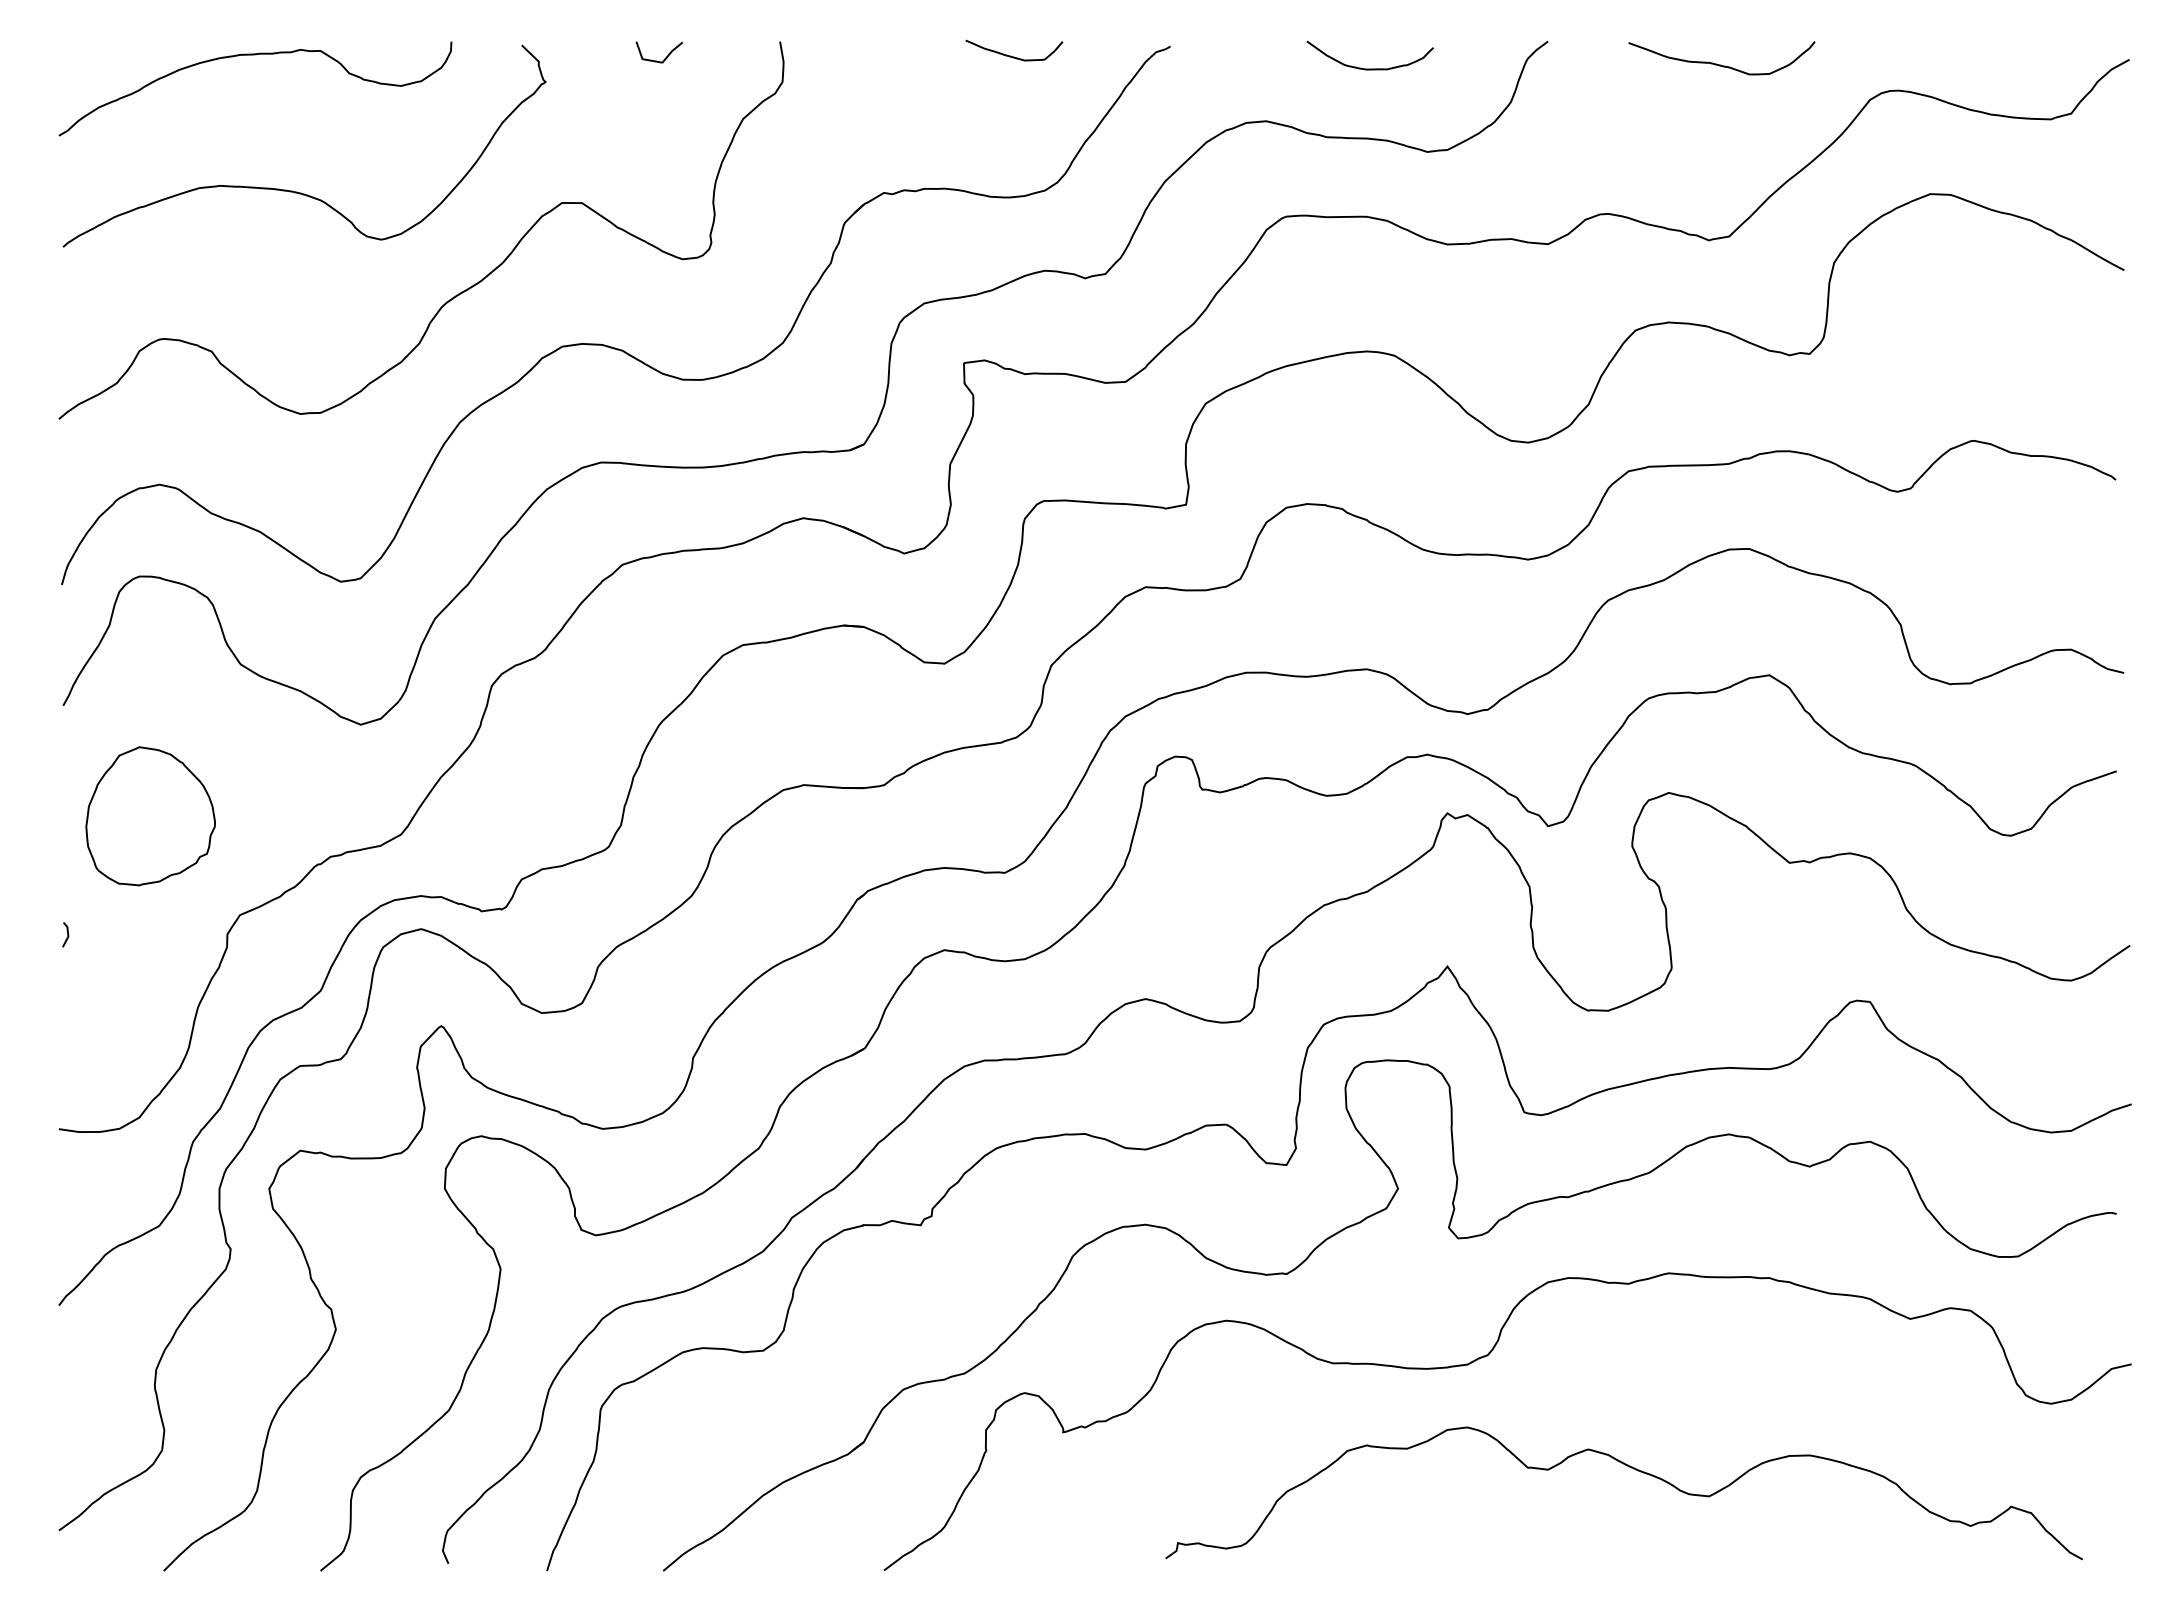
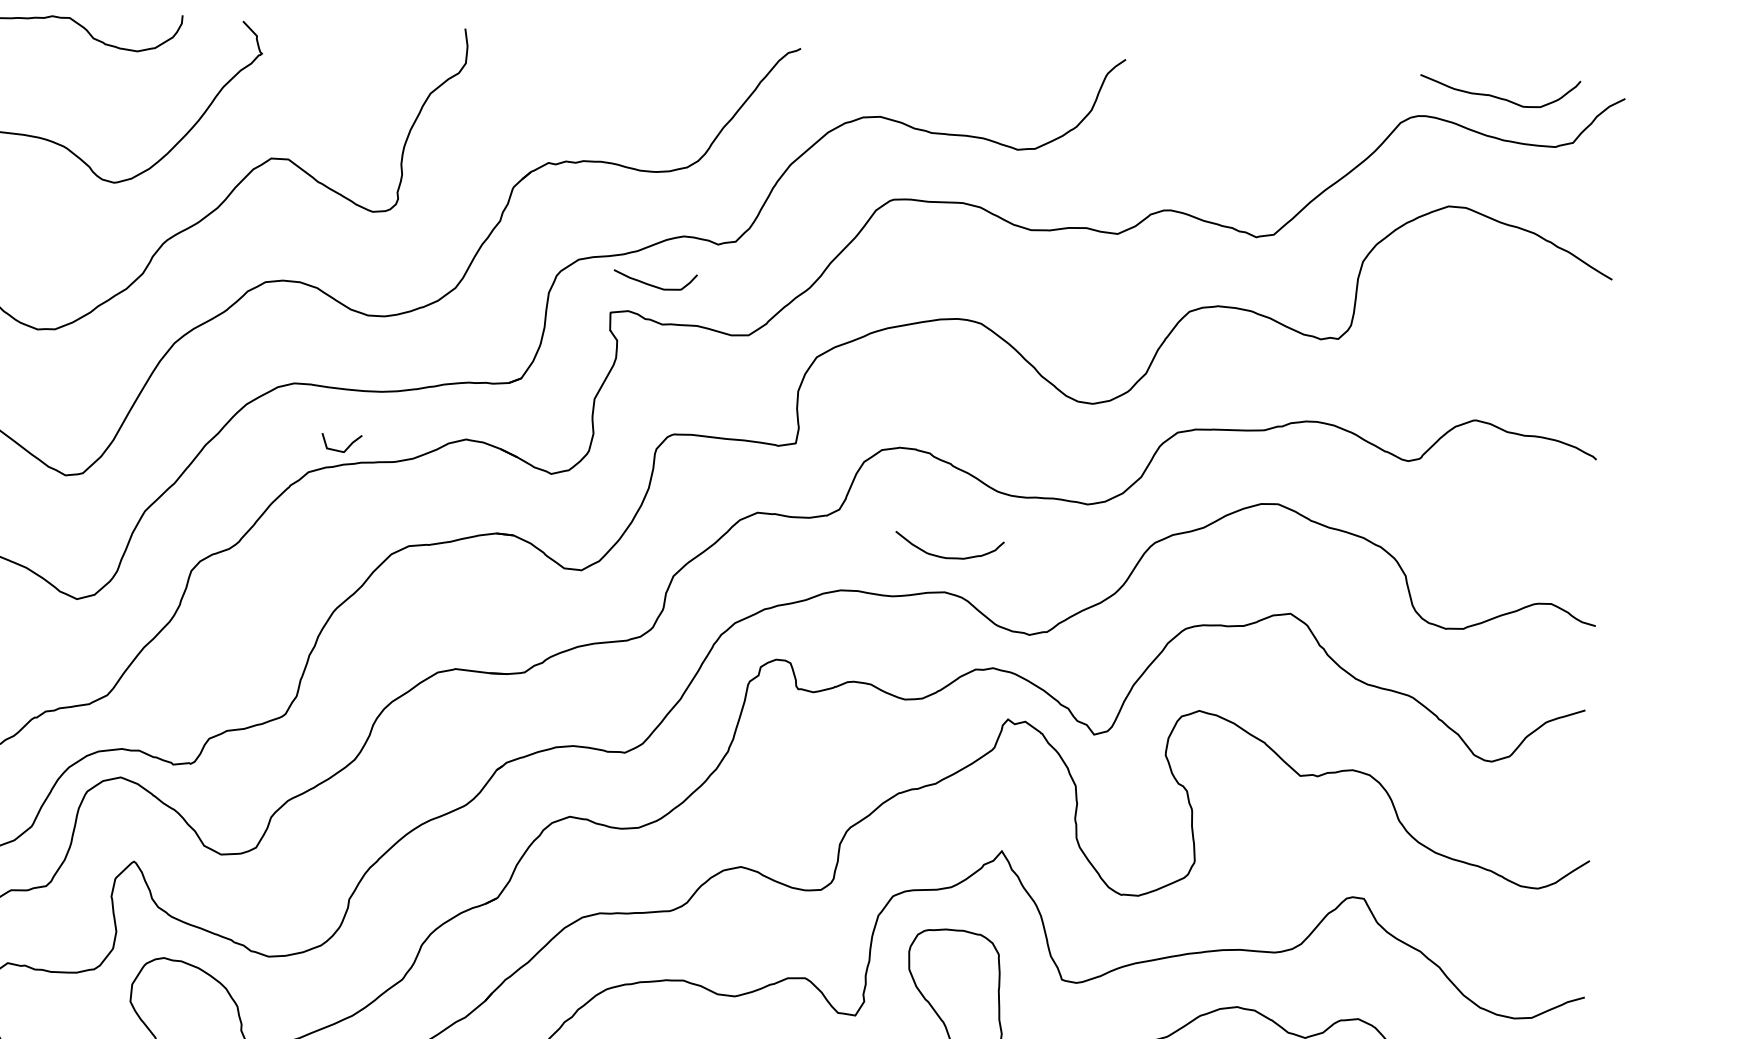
curve: (1014, 56) -> (655, 285), moved
curve: (657, 60) -> (339, 450), moved
curve: (1720, 64) -> (1498, 97), moved
curve: (1369, 68) -> (948, 557), moved

